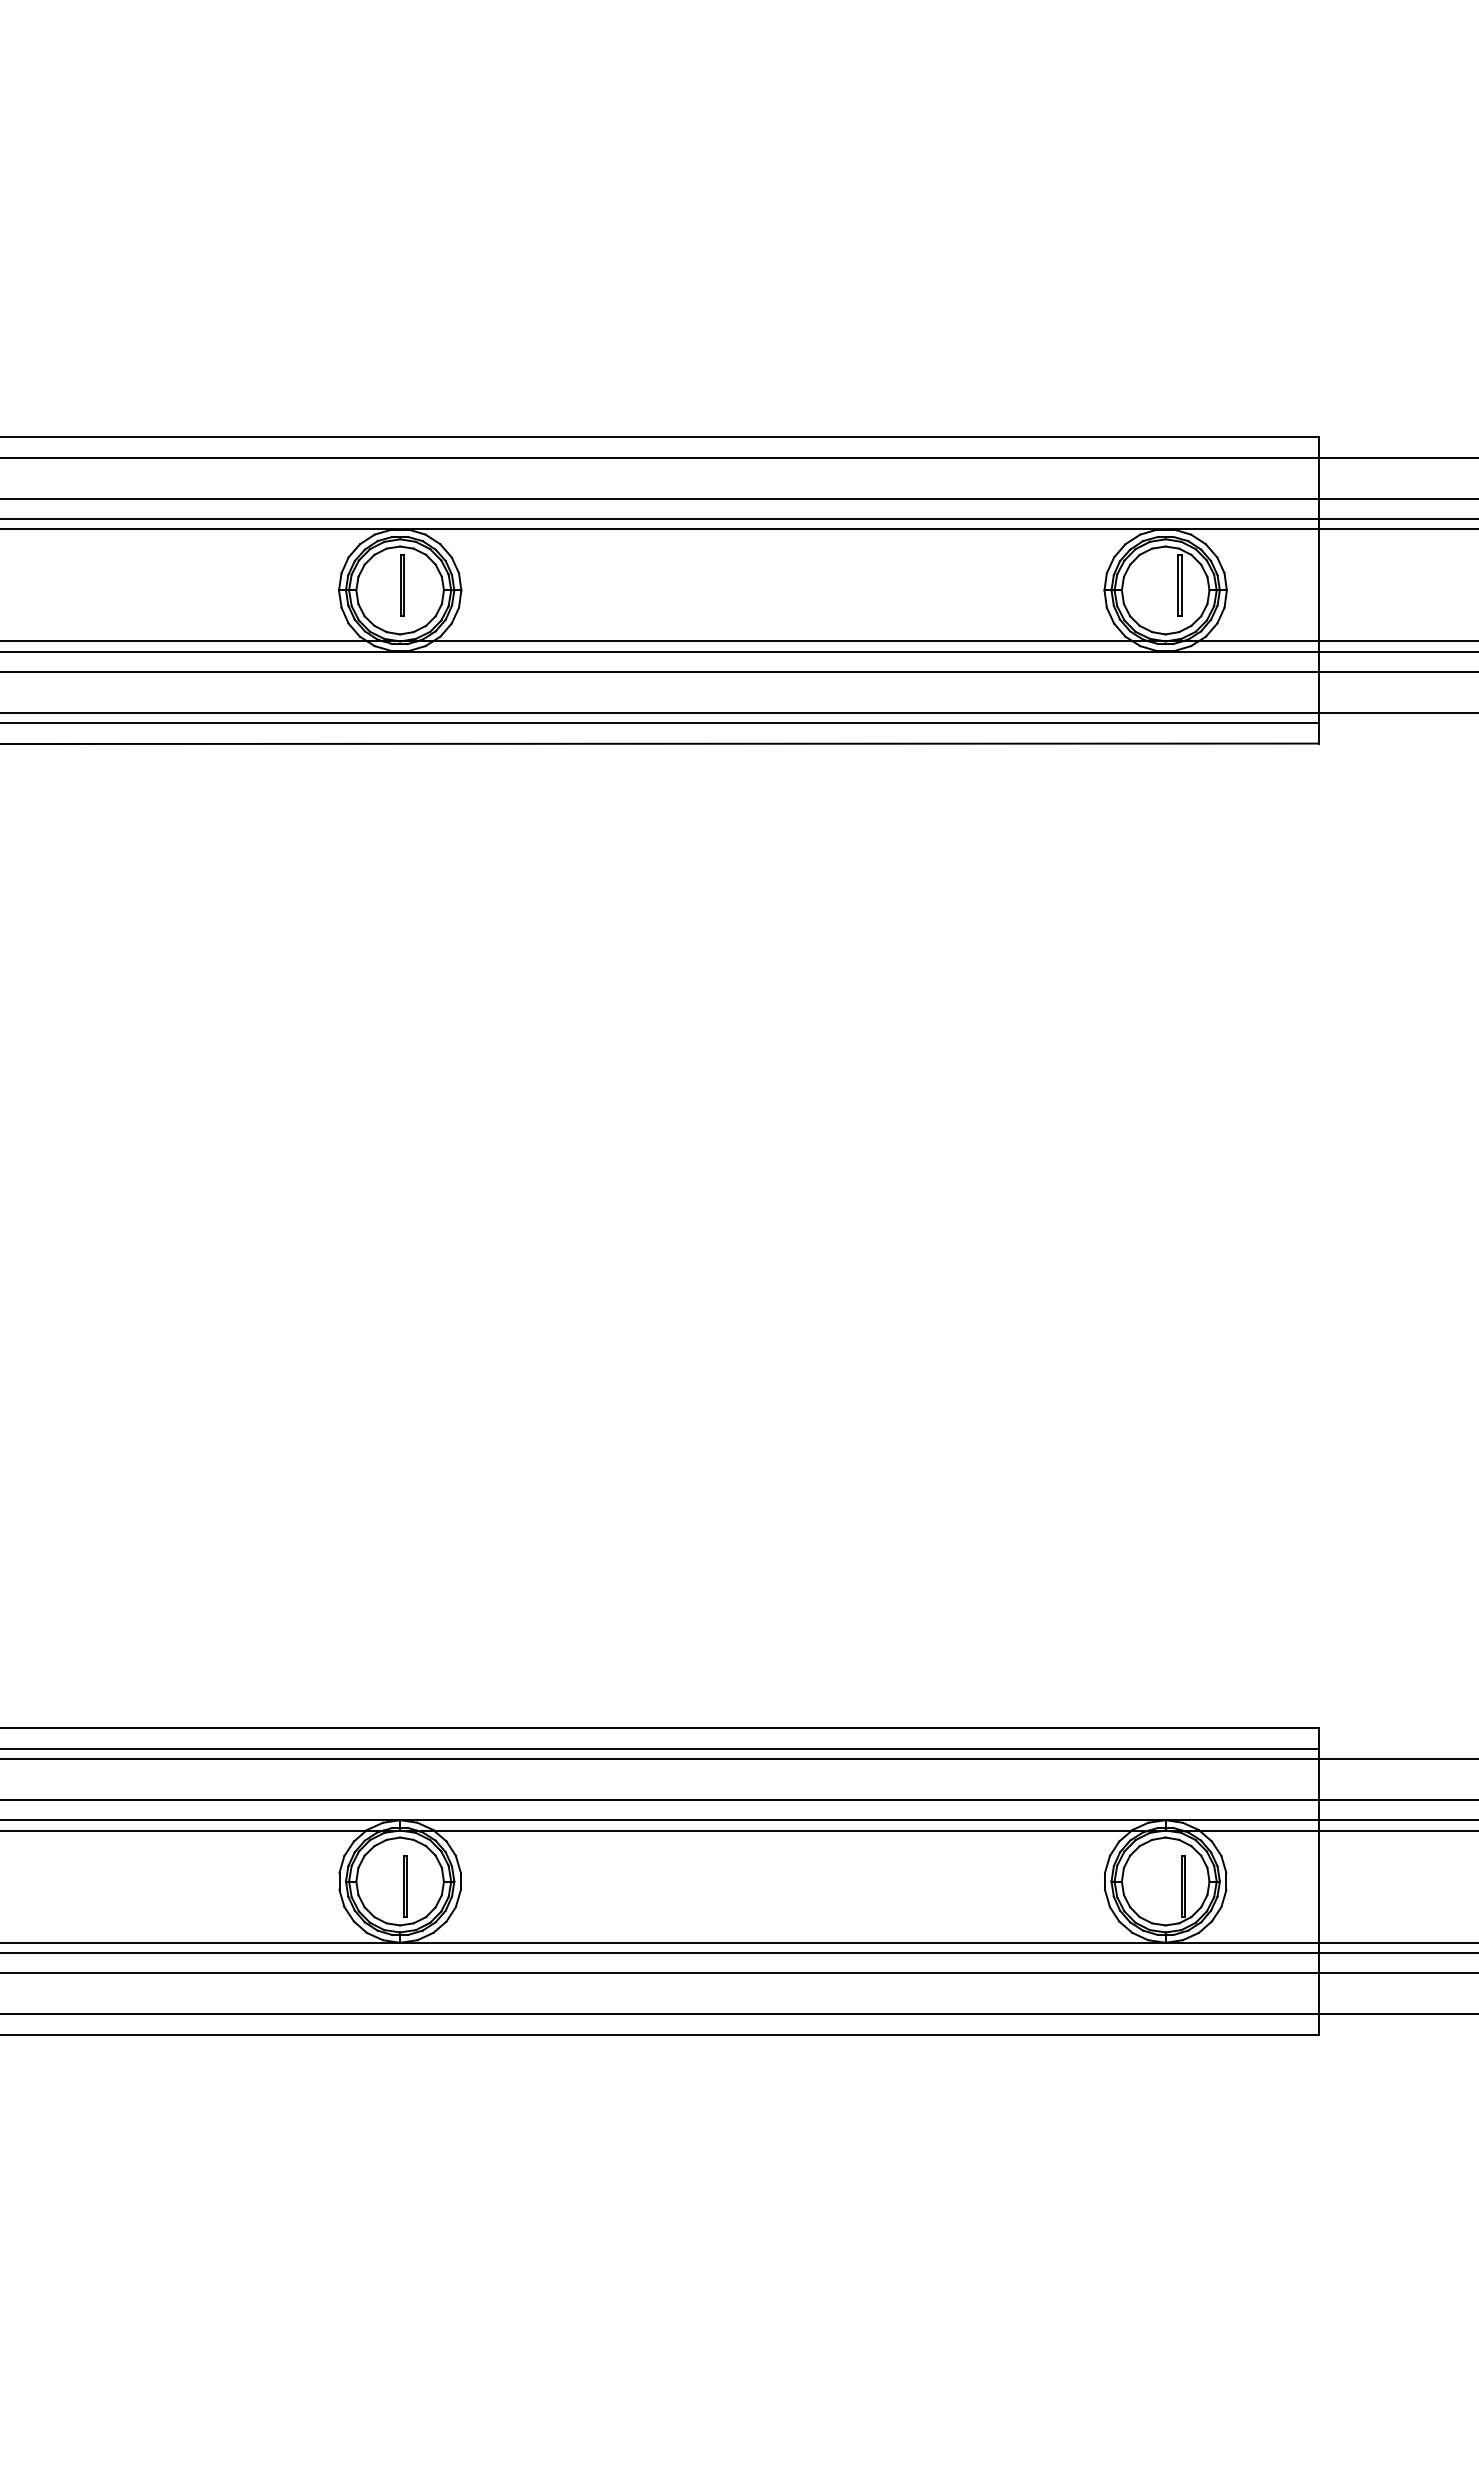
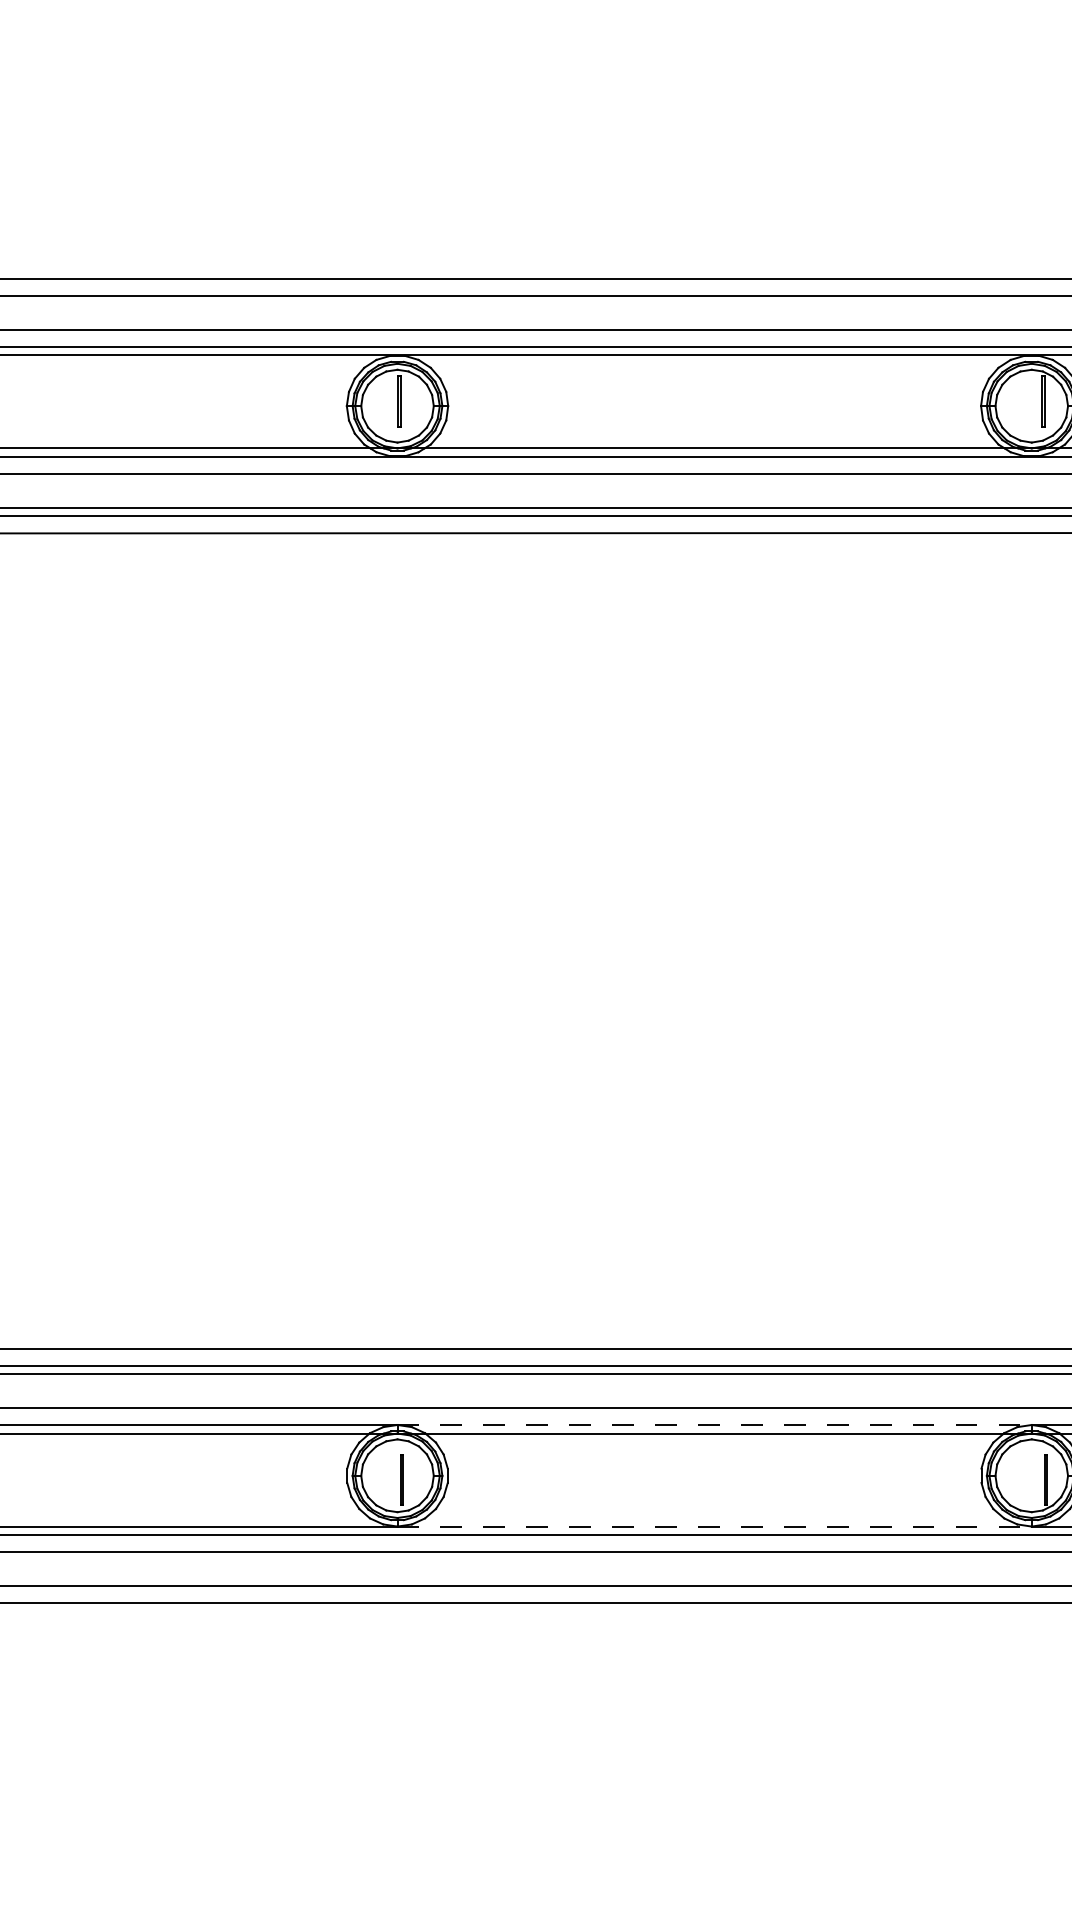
line: (782, 1820) -> (714, 1425), solid -> dashed
line: (782, 1942) -> (714, 1526), solid -> dashed

